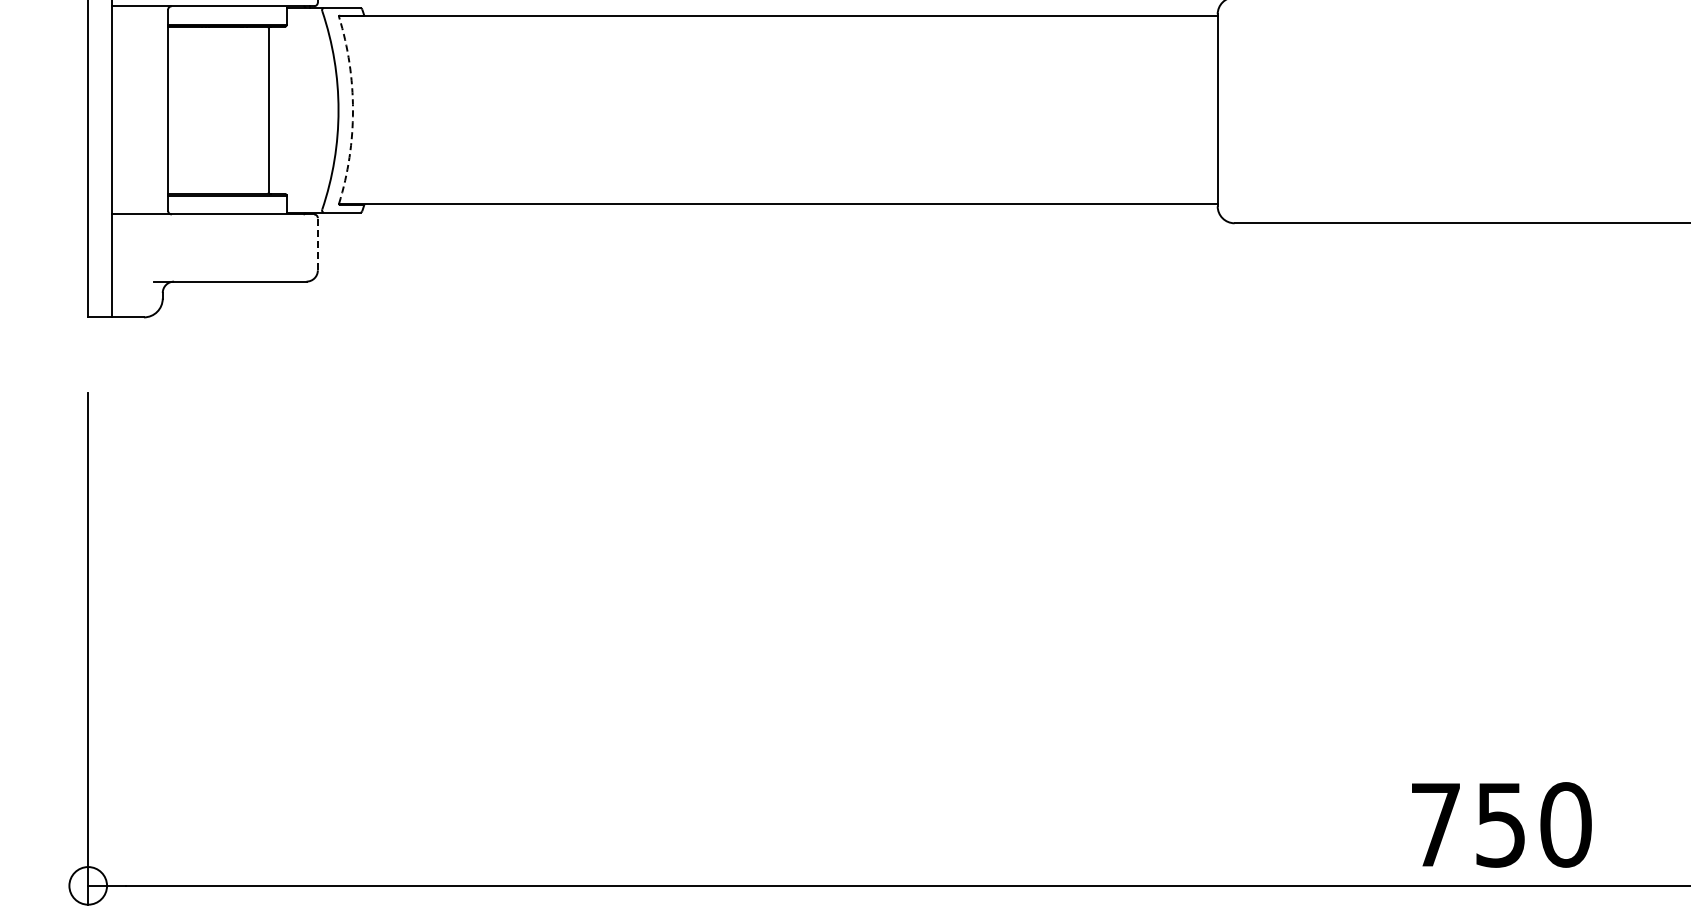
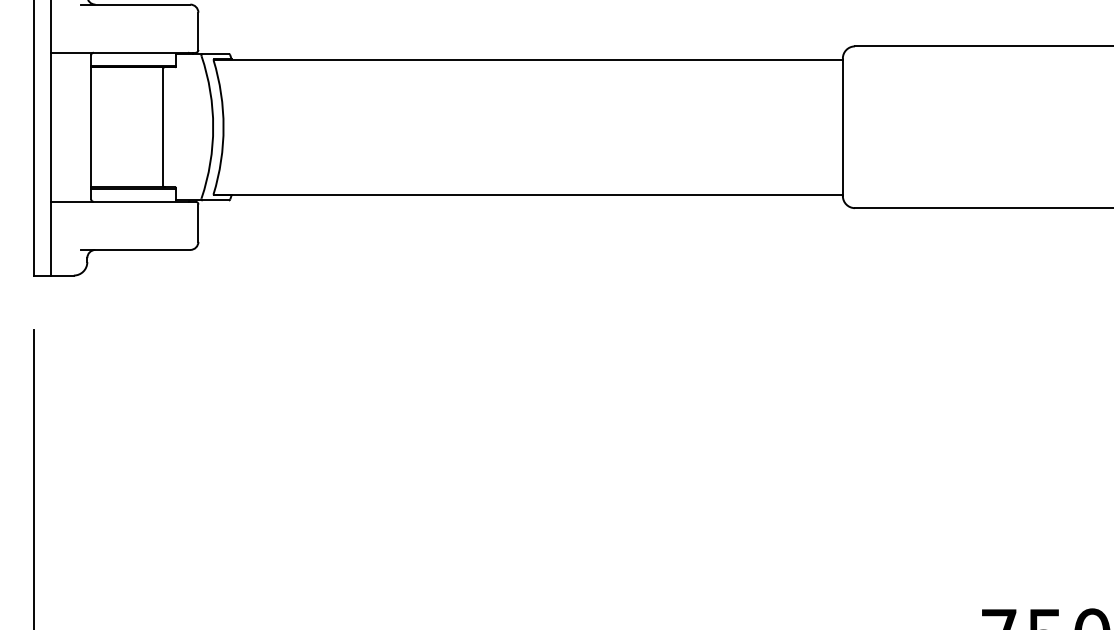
arc: (353, 110) -> (223, 127), dashed -> solid
line: (317, 243) -> (198, 222), dashed -> solid

